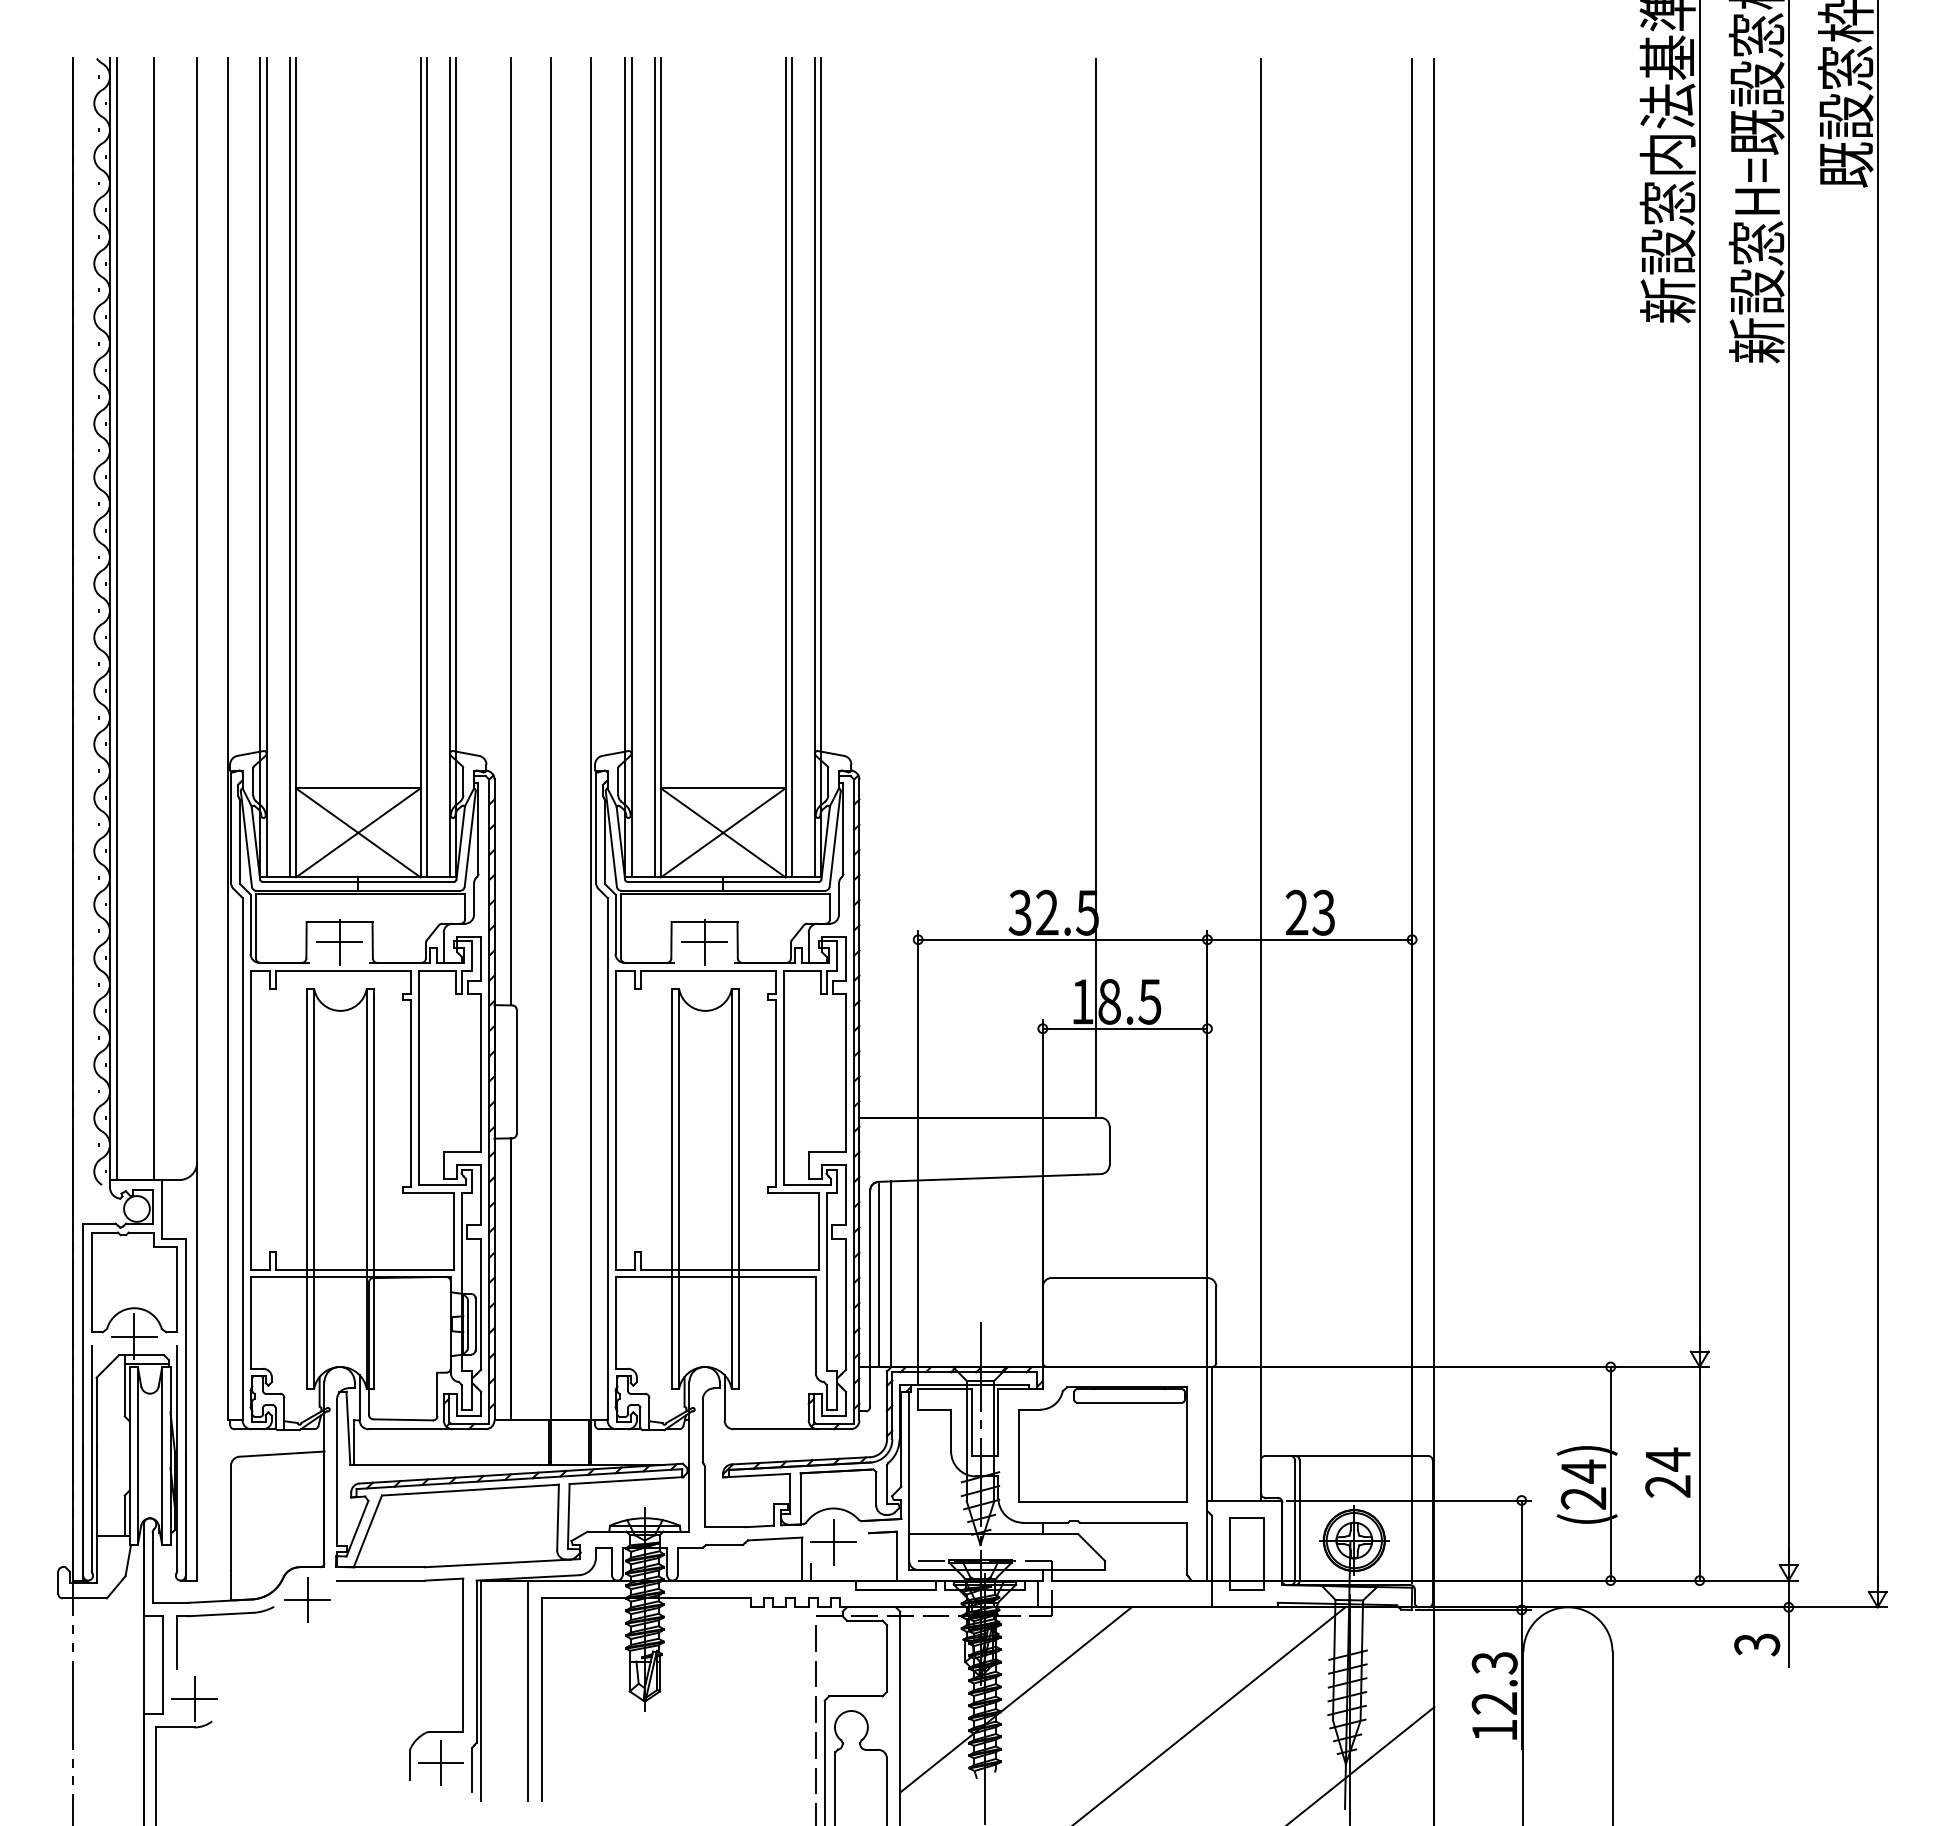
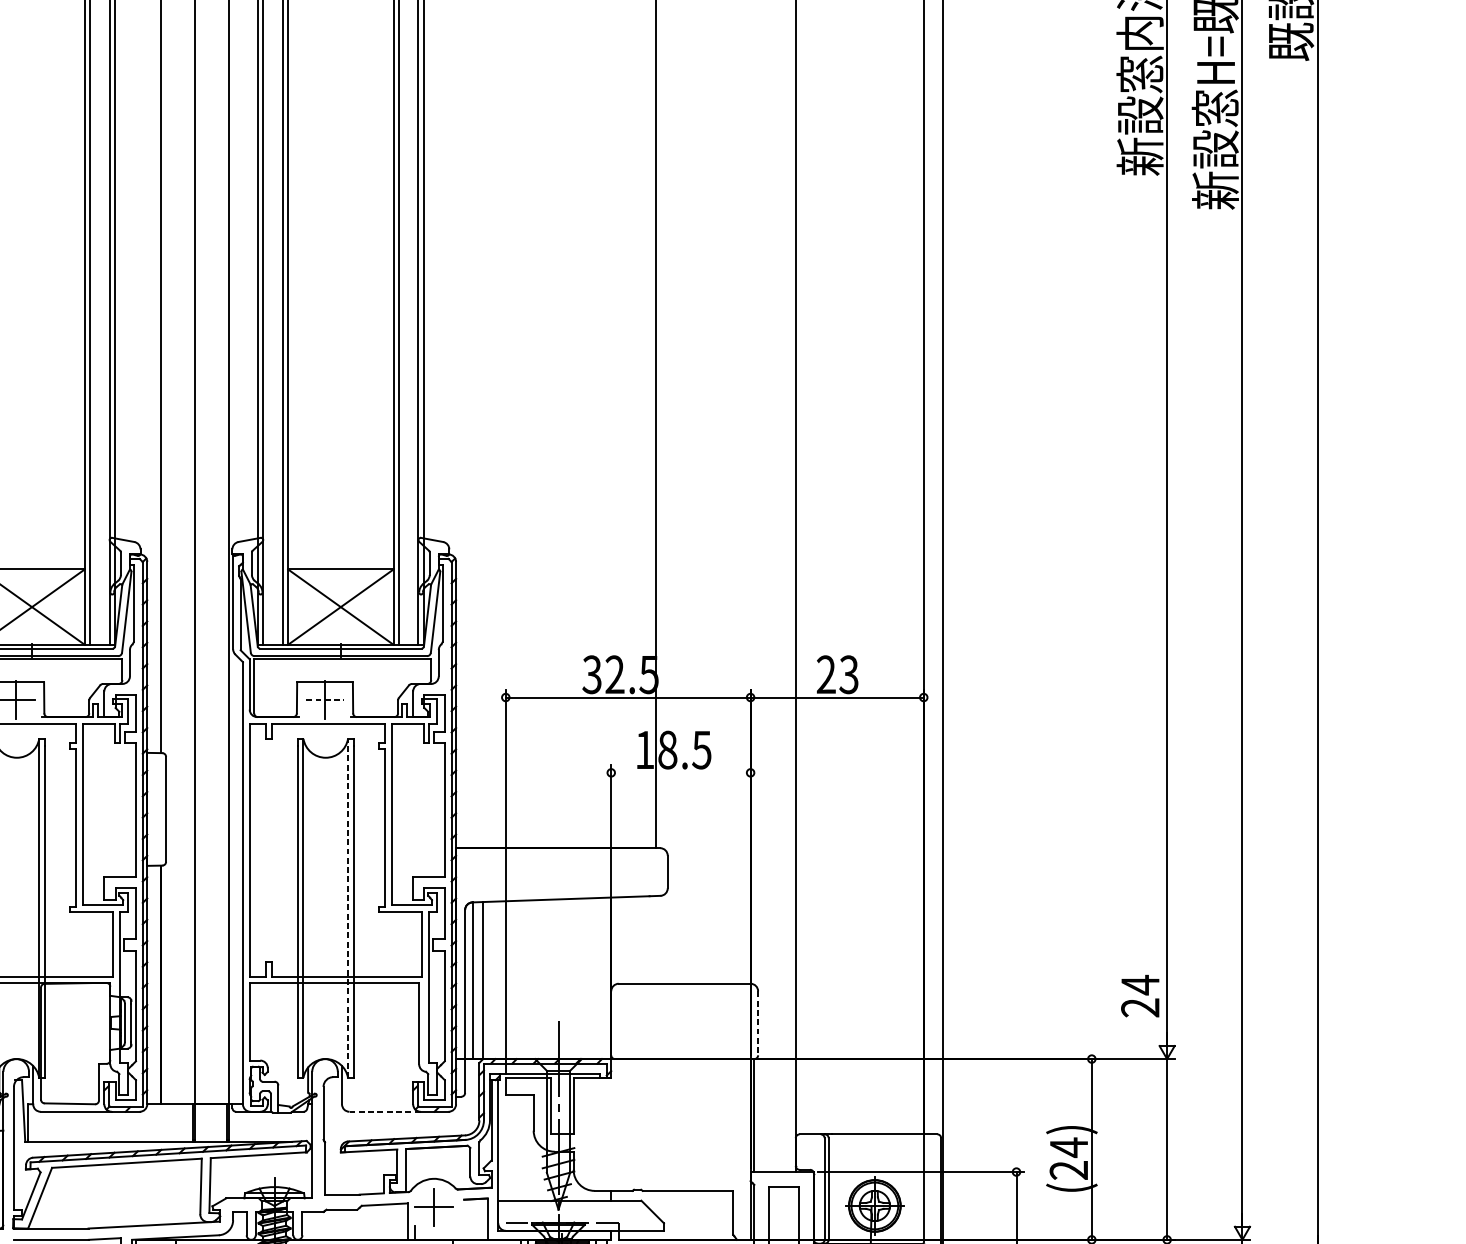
line: (705, 942) -> (325, 699), solid -> dashed
line: (1124, 1028) -> (680, 772), removed
line: (731, 1188) -> (347, 908), solid -> dashed
line: (1216, 1324) -> (758, 1023), solid -> dashed
line: (776, 1429) -> (385, 1111), solid -> dashed
part: (1102, 1444) -> (661, 1124), removed
text: (1667, 1472) -> (1139, 996), moved

